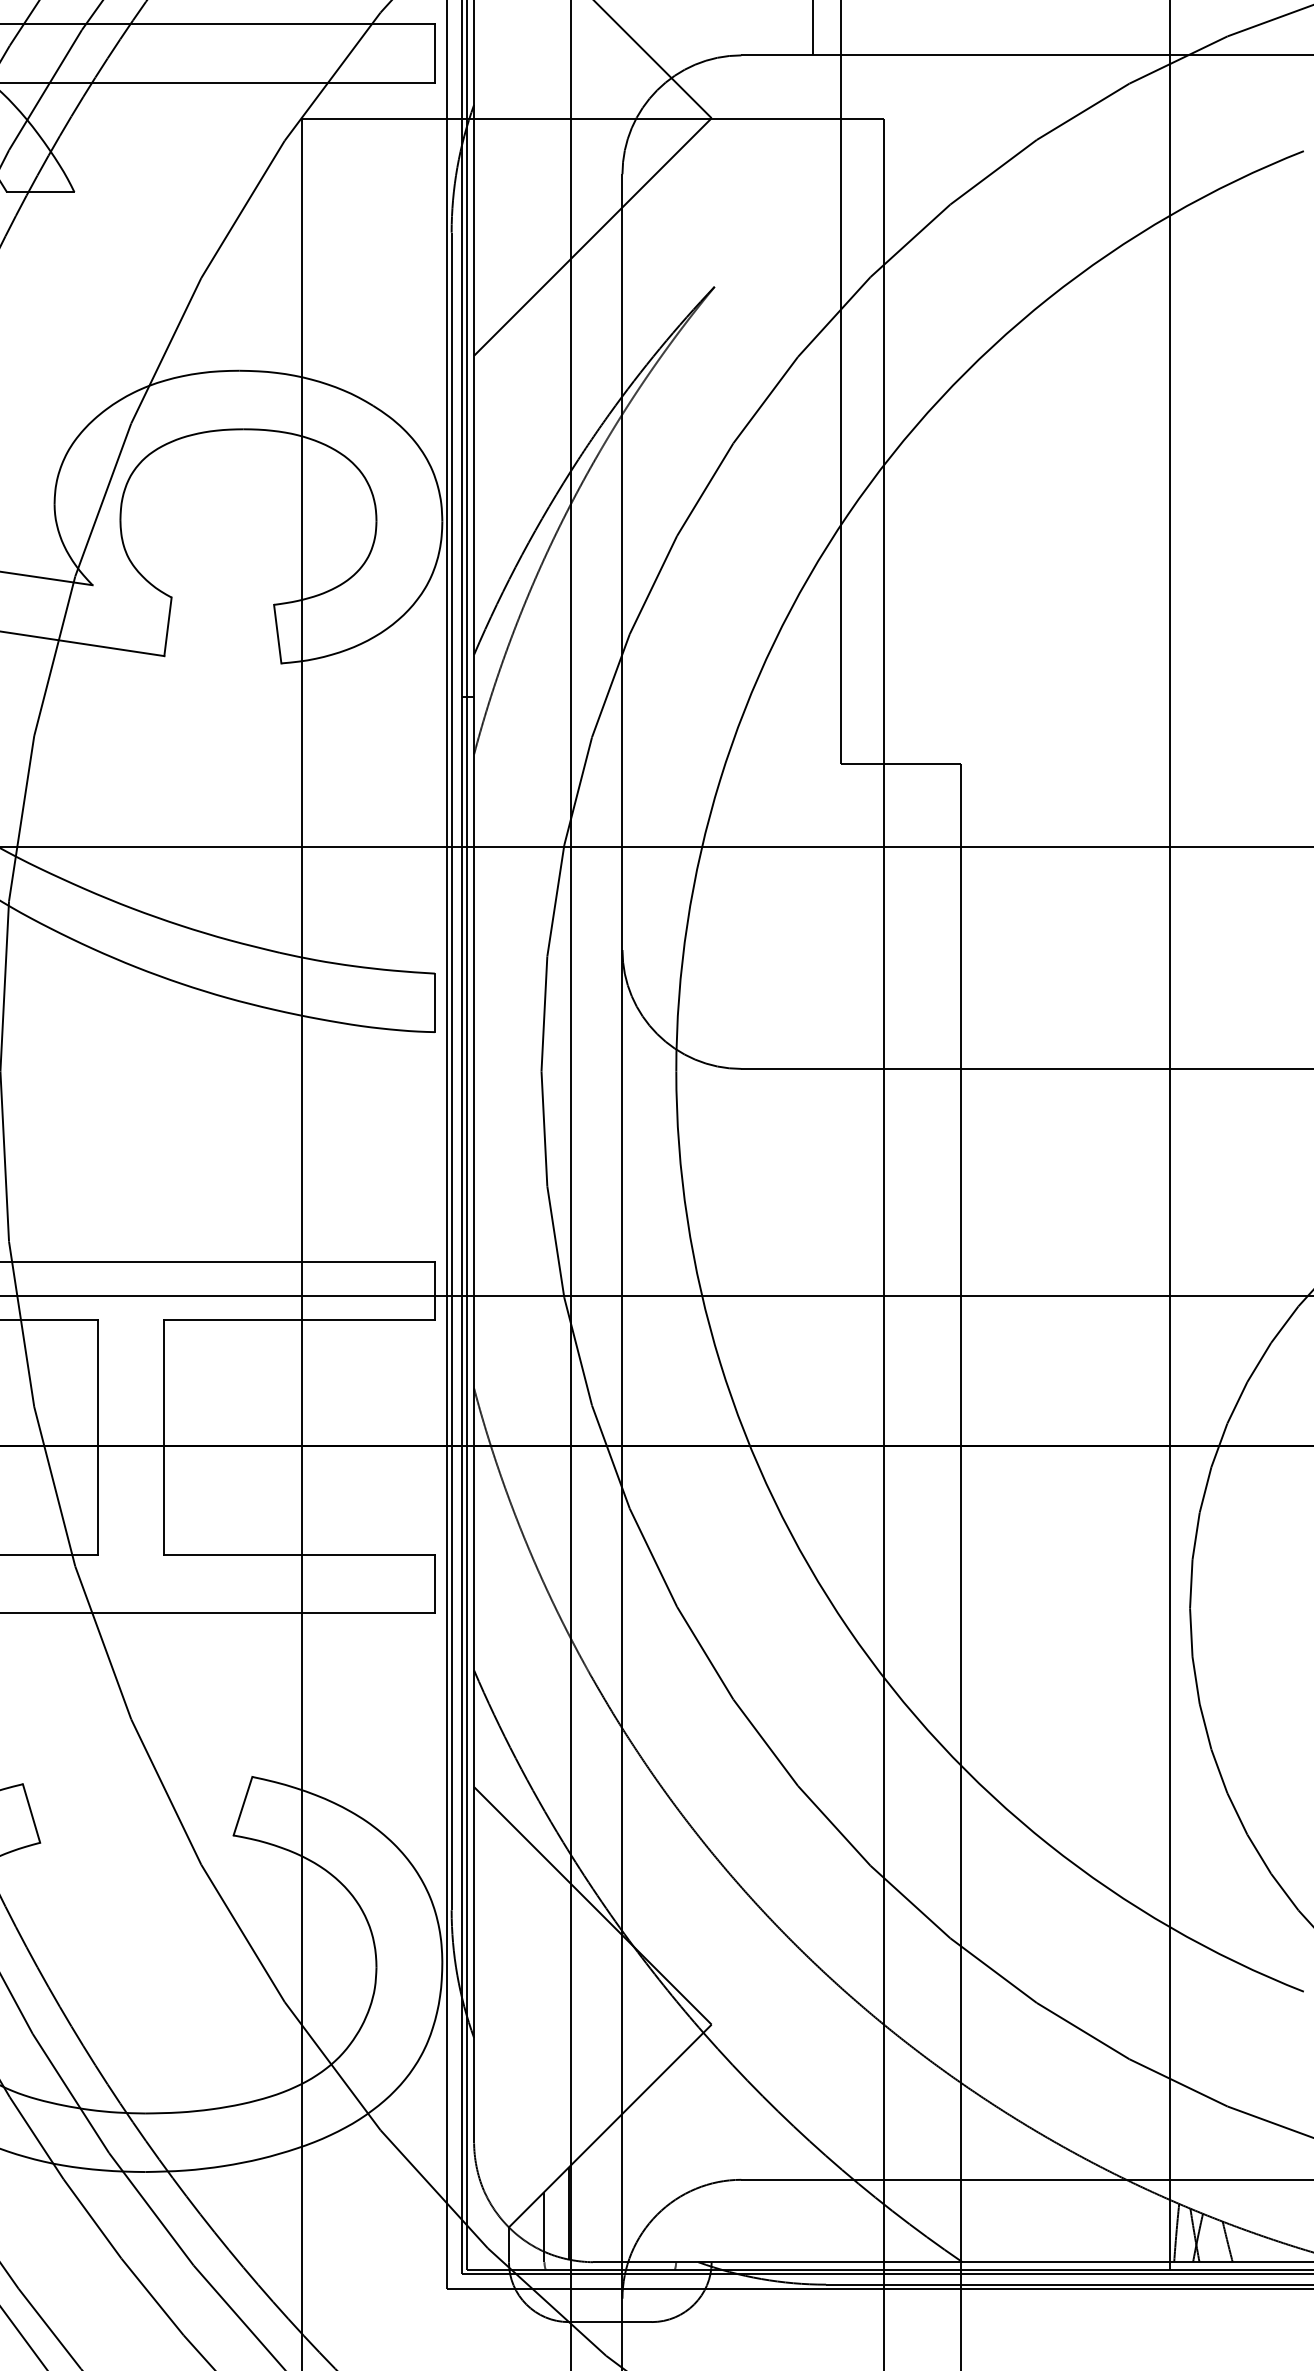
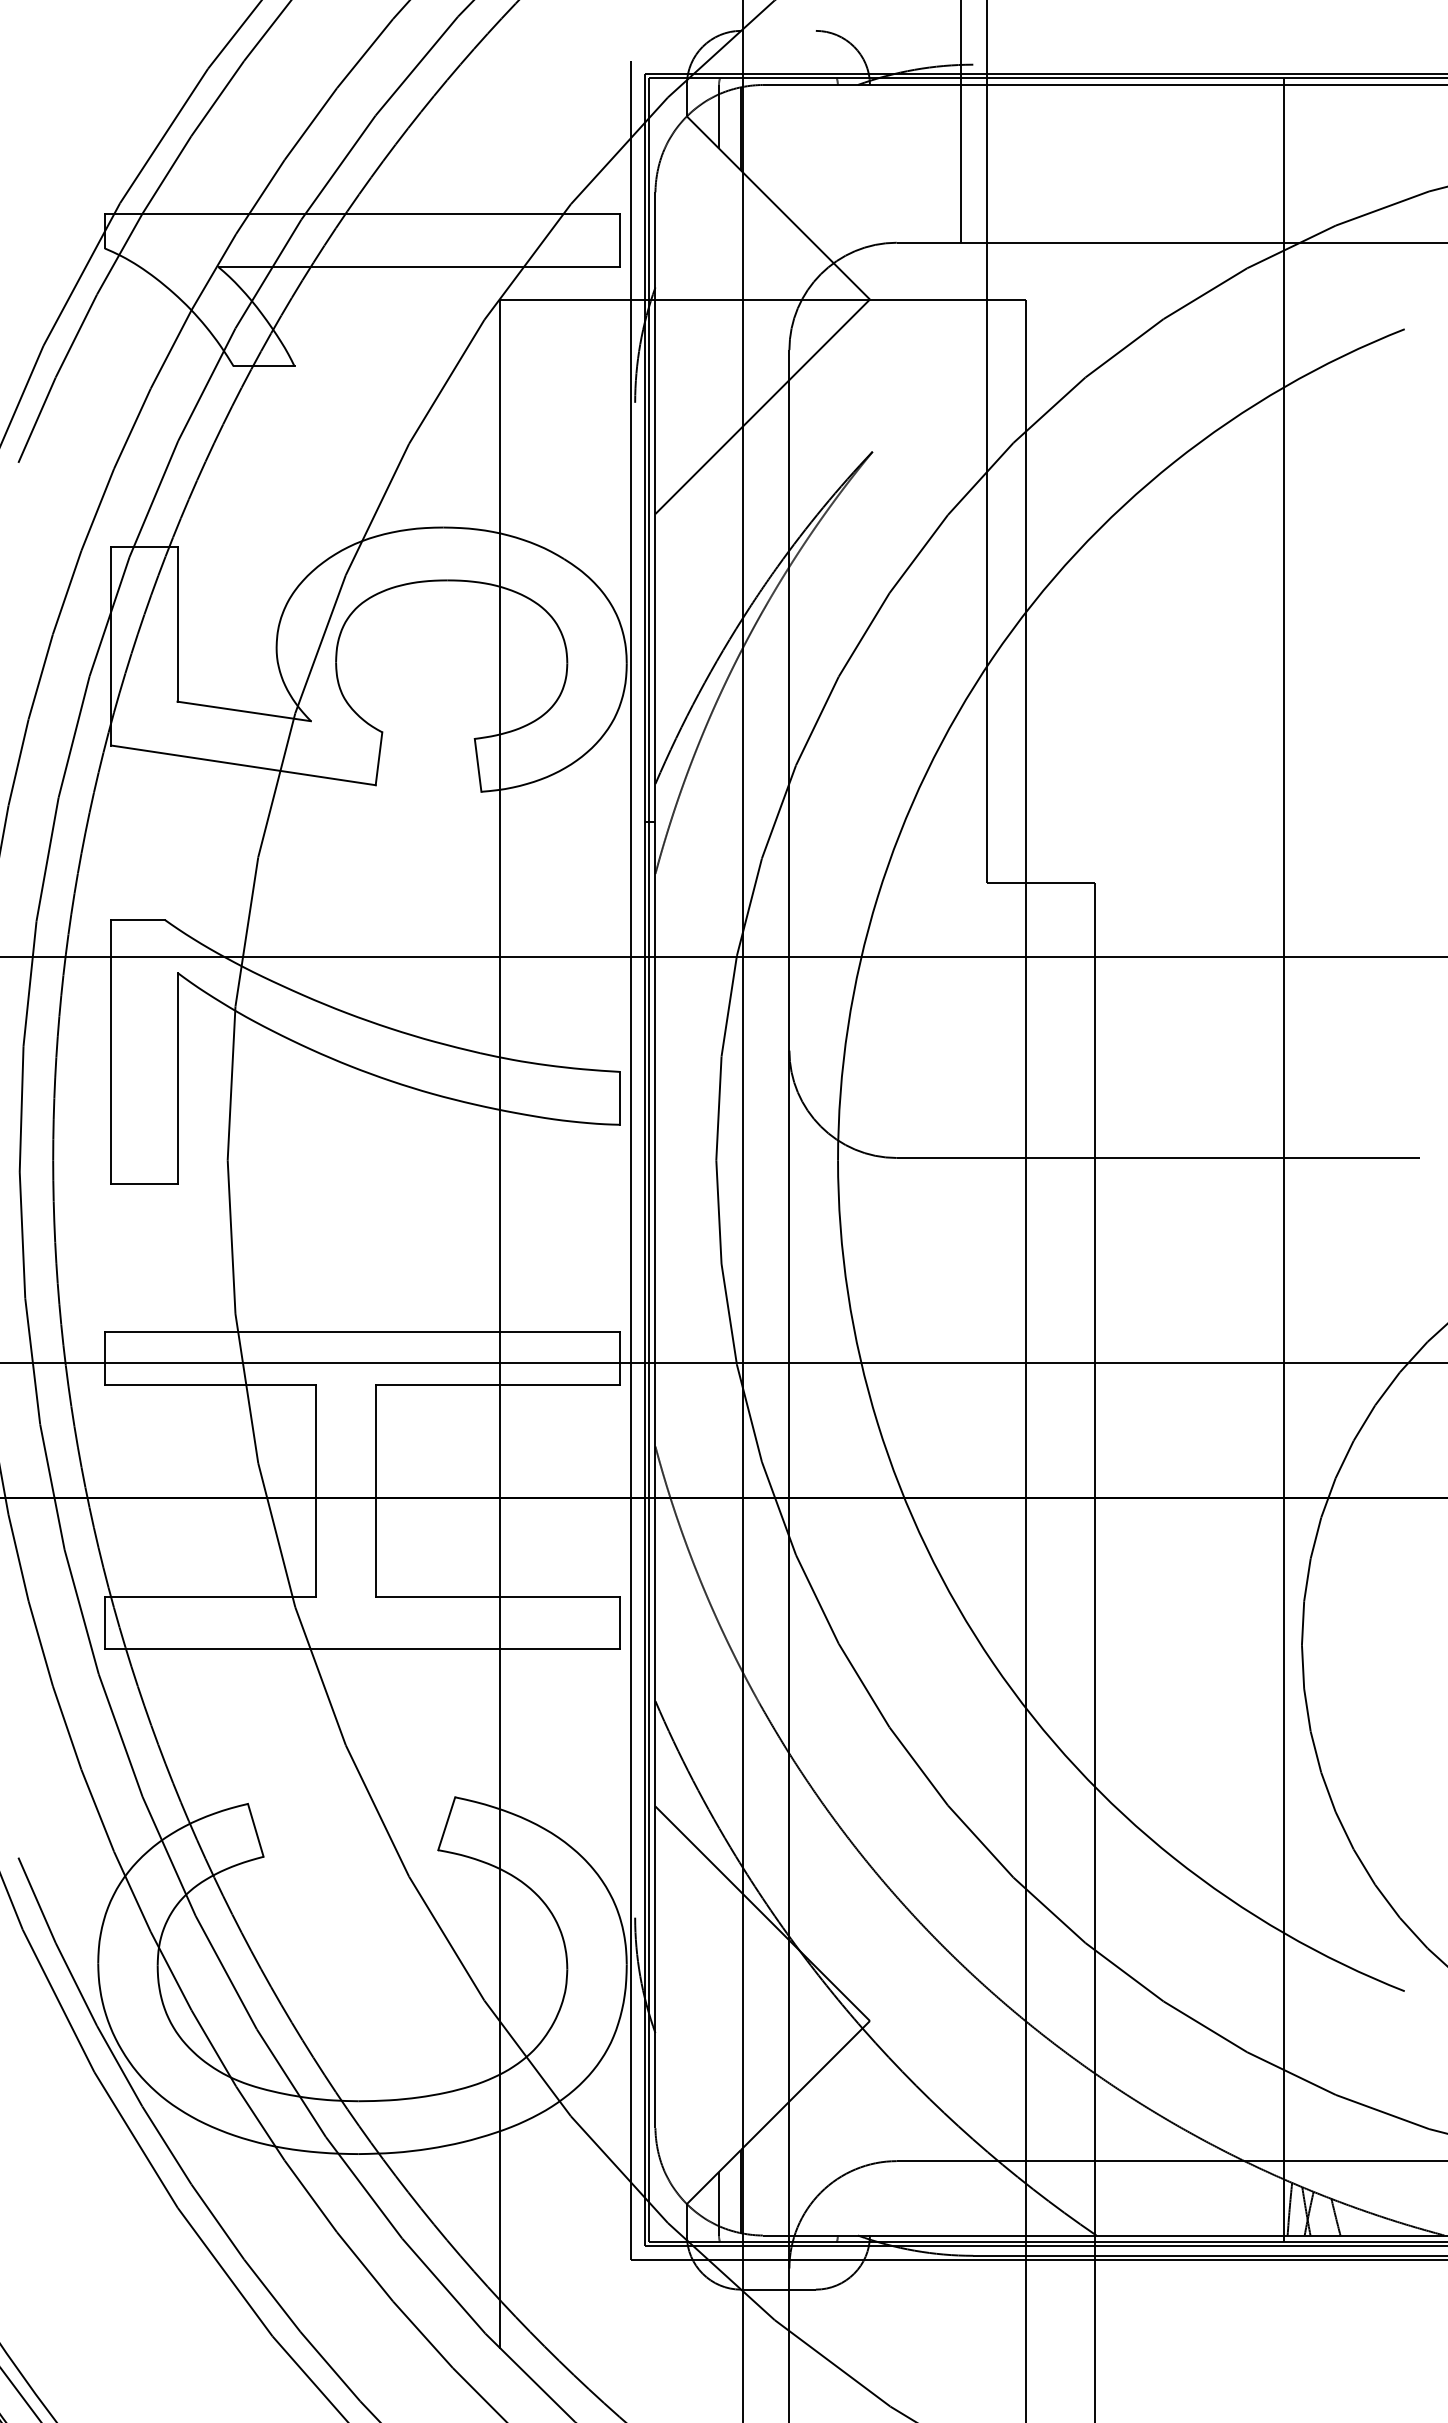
line: (452, 1070) -> (635, 1159), removed

